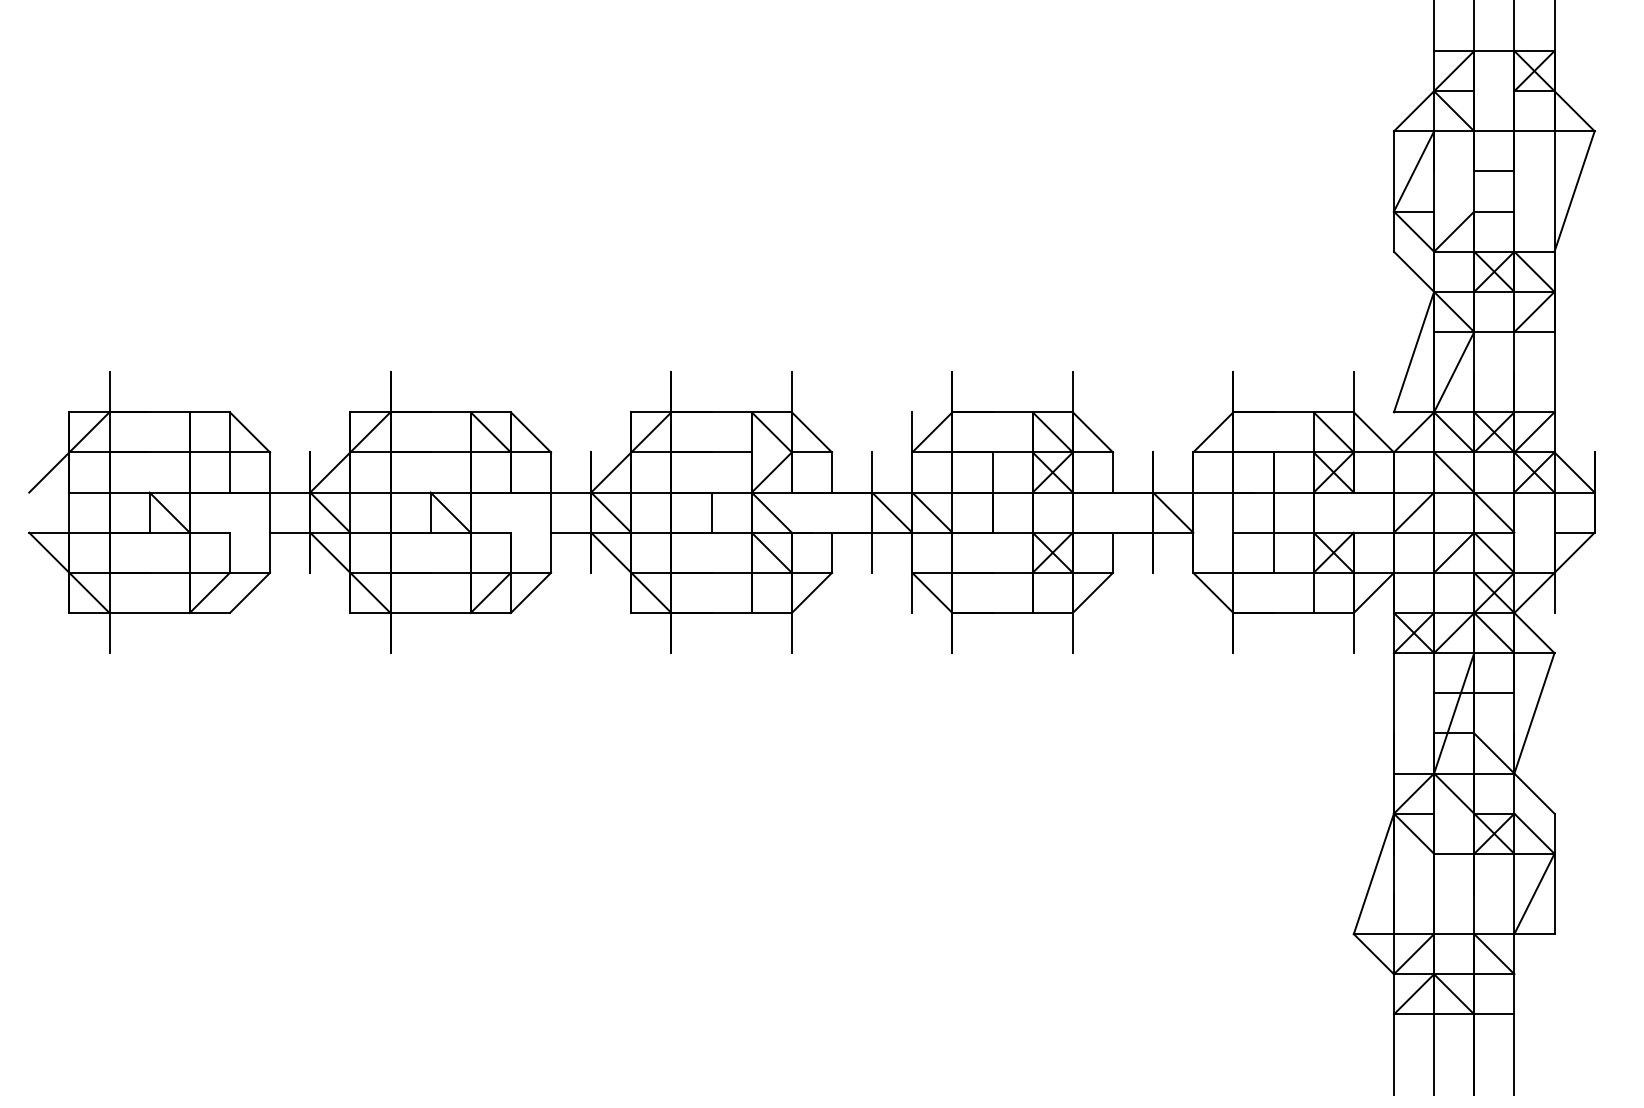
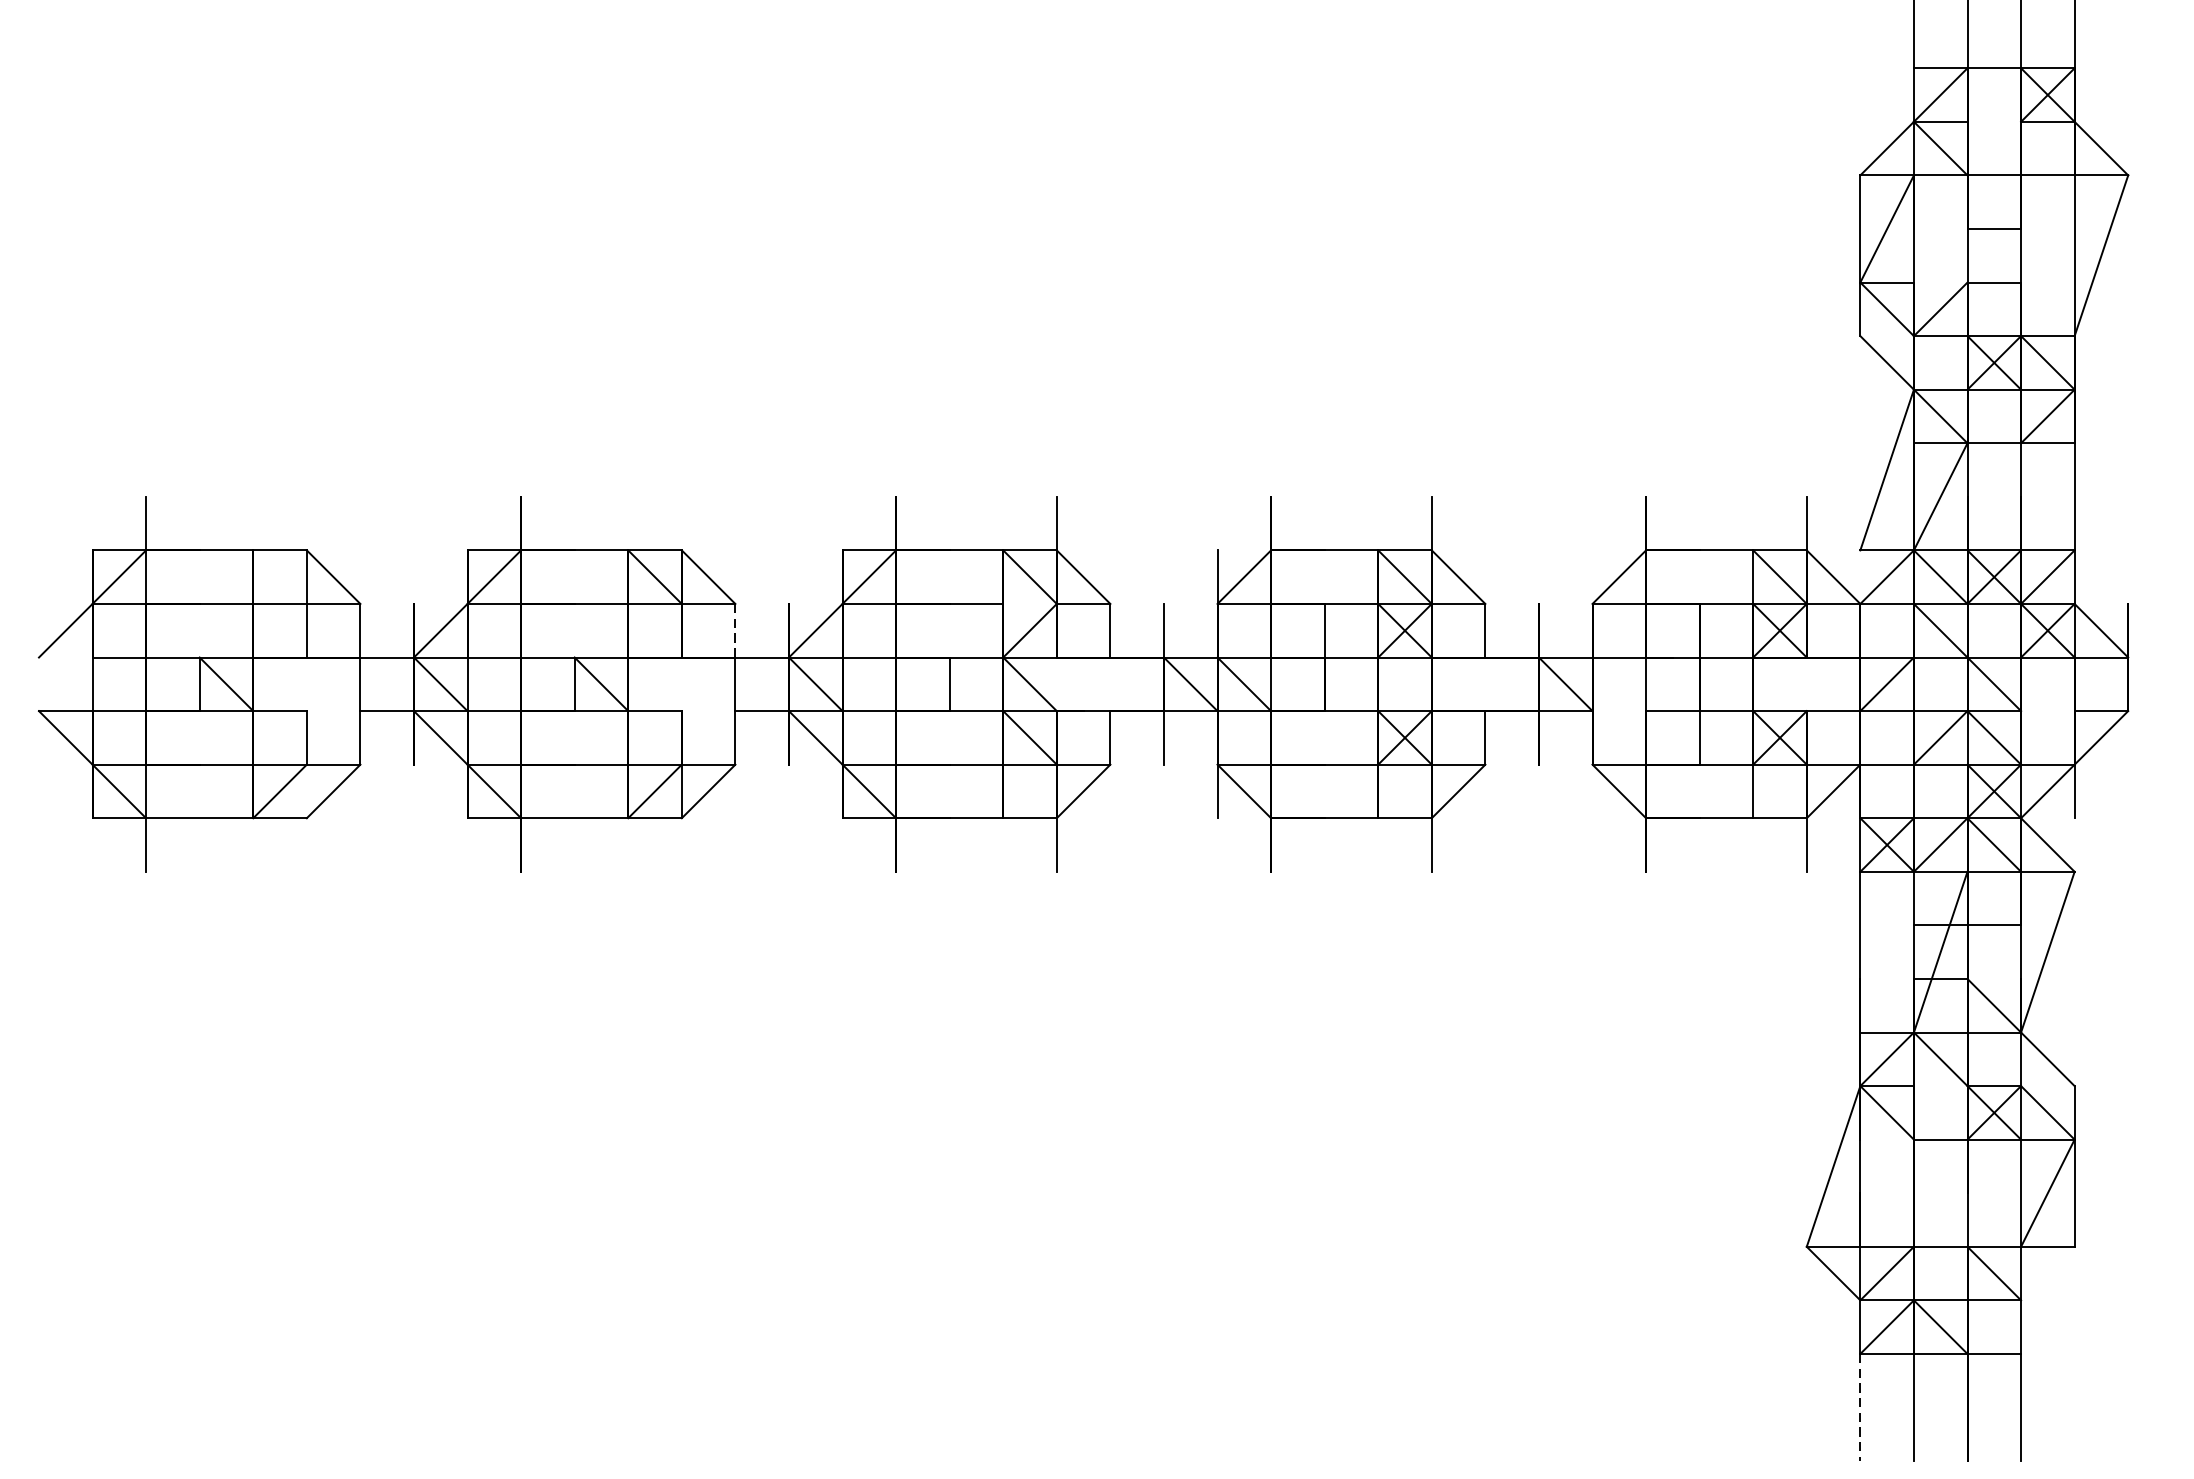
line: (551, 473) -> (735, 632), solid -> dashed
line: (1393, 1055) -> (1859, 1408), solid -> dashed

